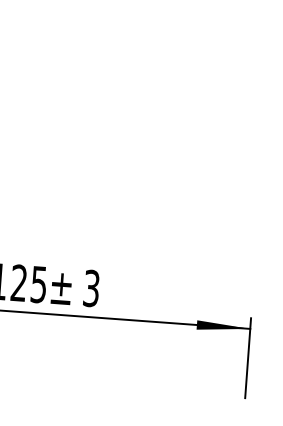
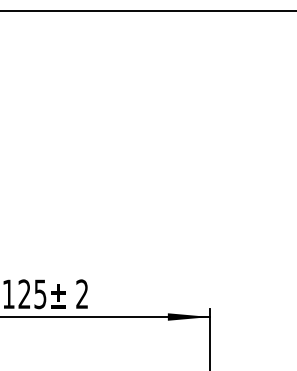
text: (91, 288) -> (82, 294), 3 -> 2

